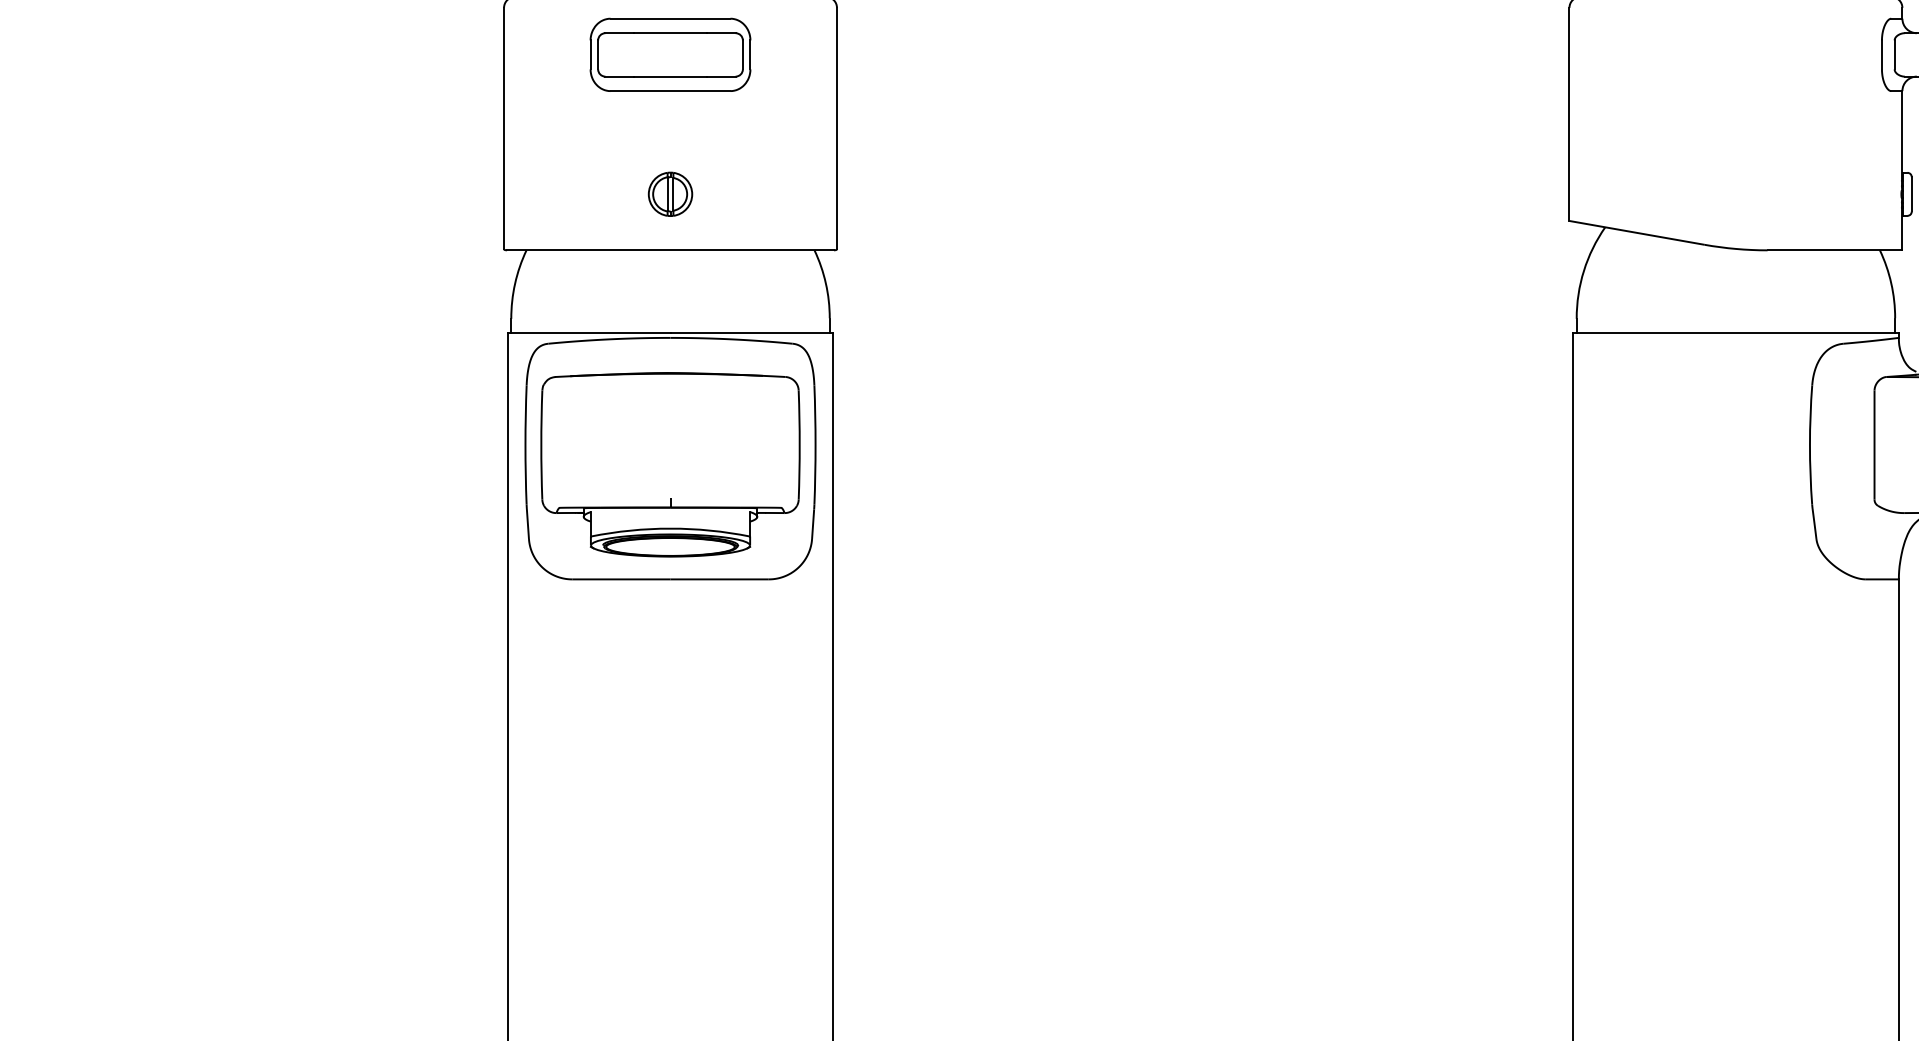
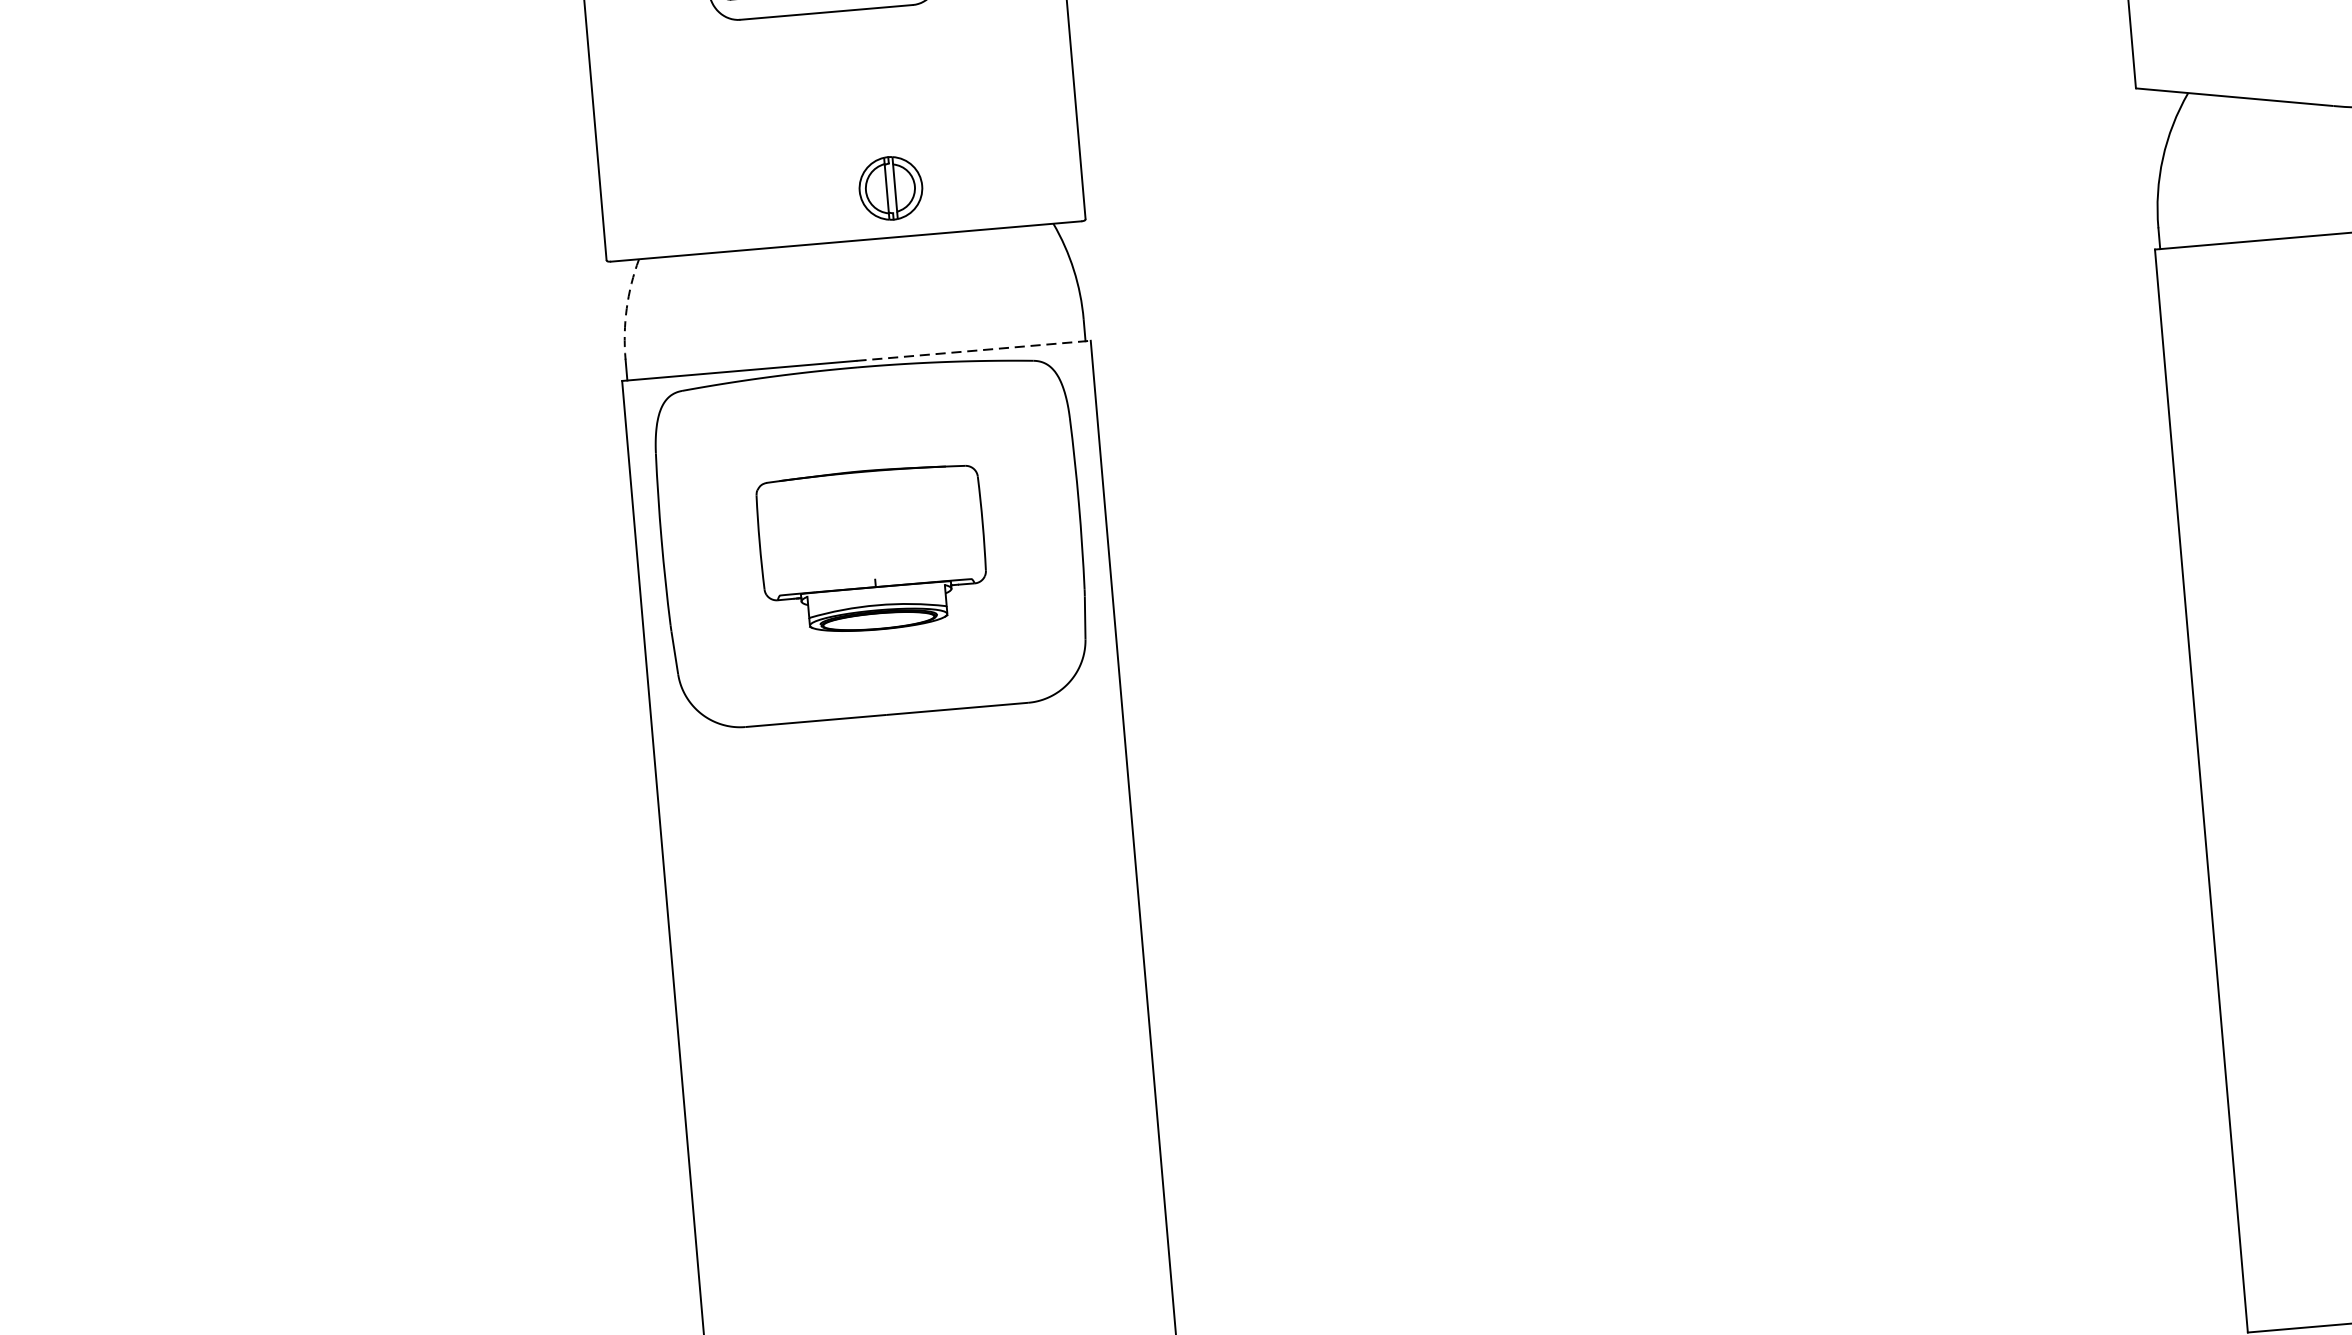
part: (670, 193) -> (890, 187), moved
arc: (515, 283) -> (627, 308), solid -> dashed
line: (752, 333) -> (974, 351), solid -> dashed
part: (670, 464) -> (872, 549), size x0.6

